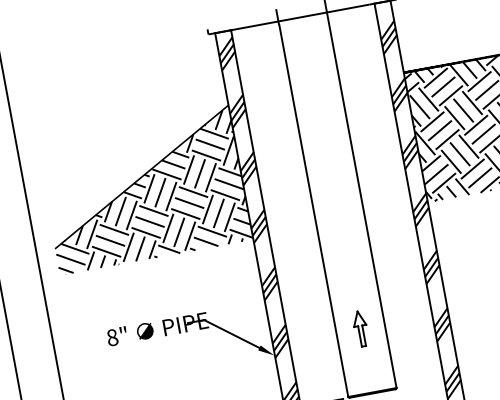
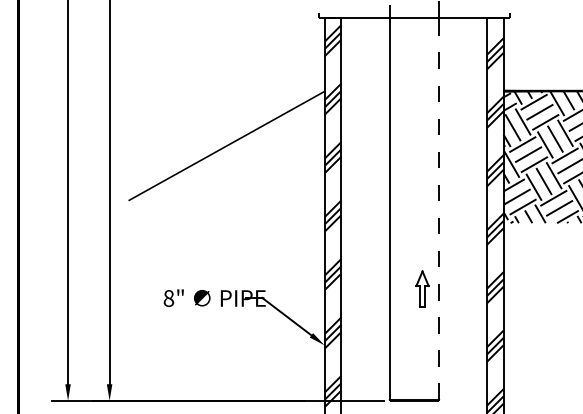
hatch: (144, 191) -> (226, 160), removed
line: (361, 200) -> (438, 208), solid -> dashed
part: (360, 328) -> (422, 288), moved

